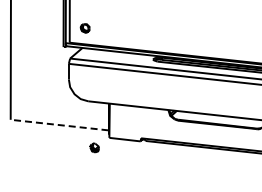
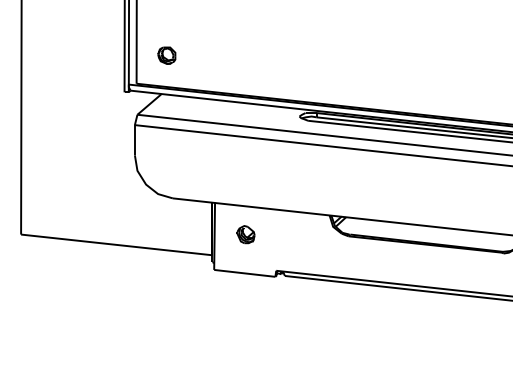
line: (59, 125) -> (116, 245), dashed -> solid
part: (94, 147) -> (245, 233), moved

